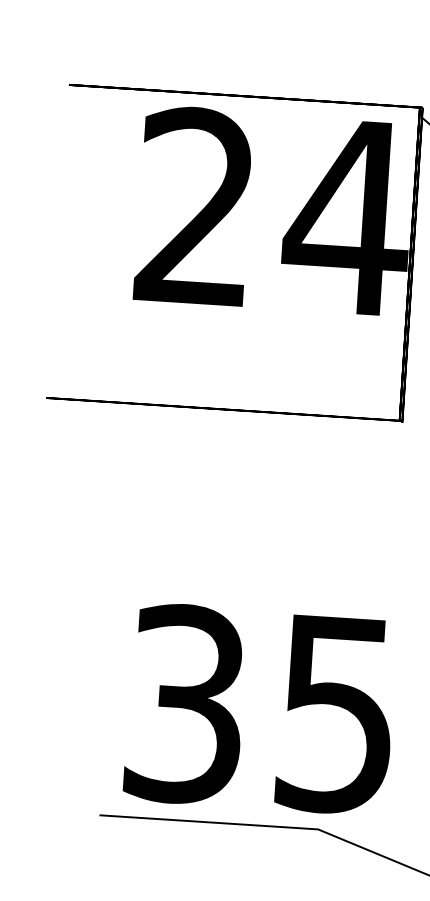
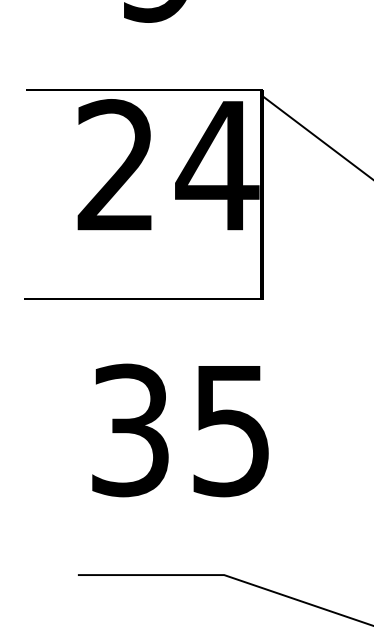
text: (260, 709) -> (180, 430), moved

